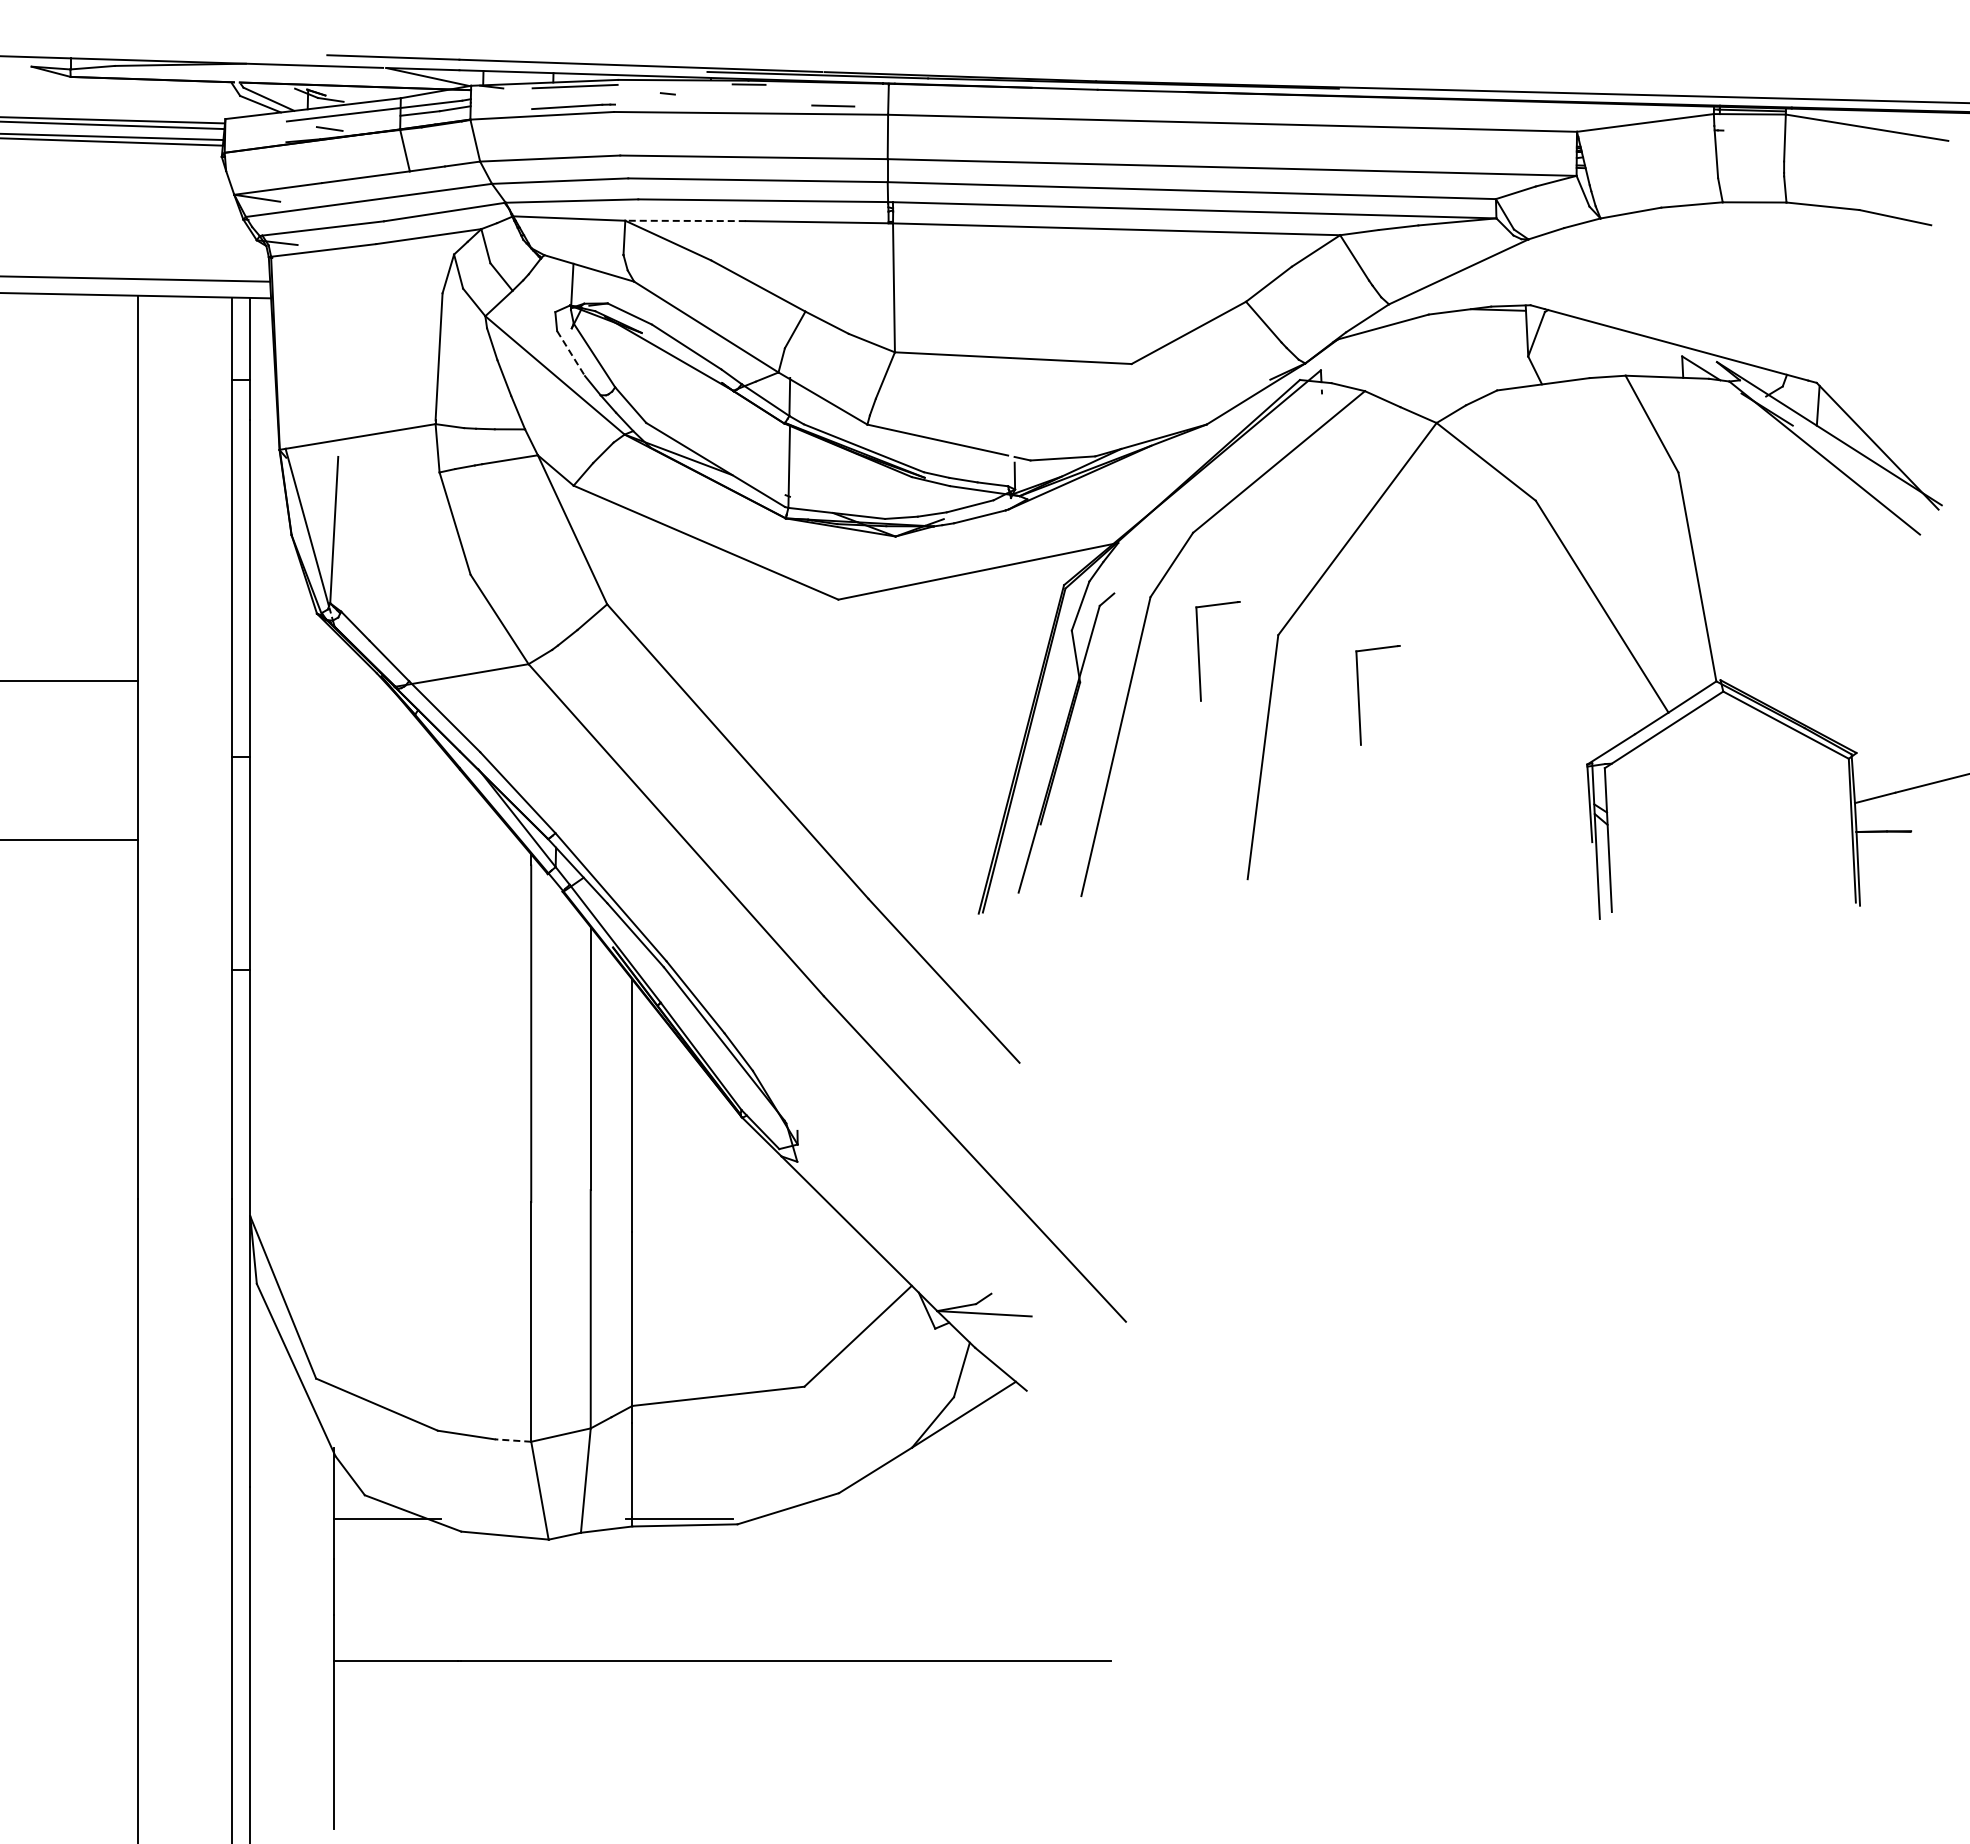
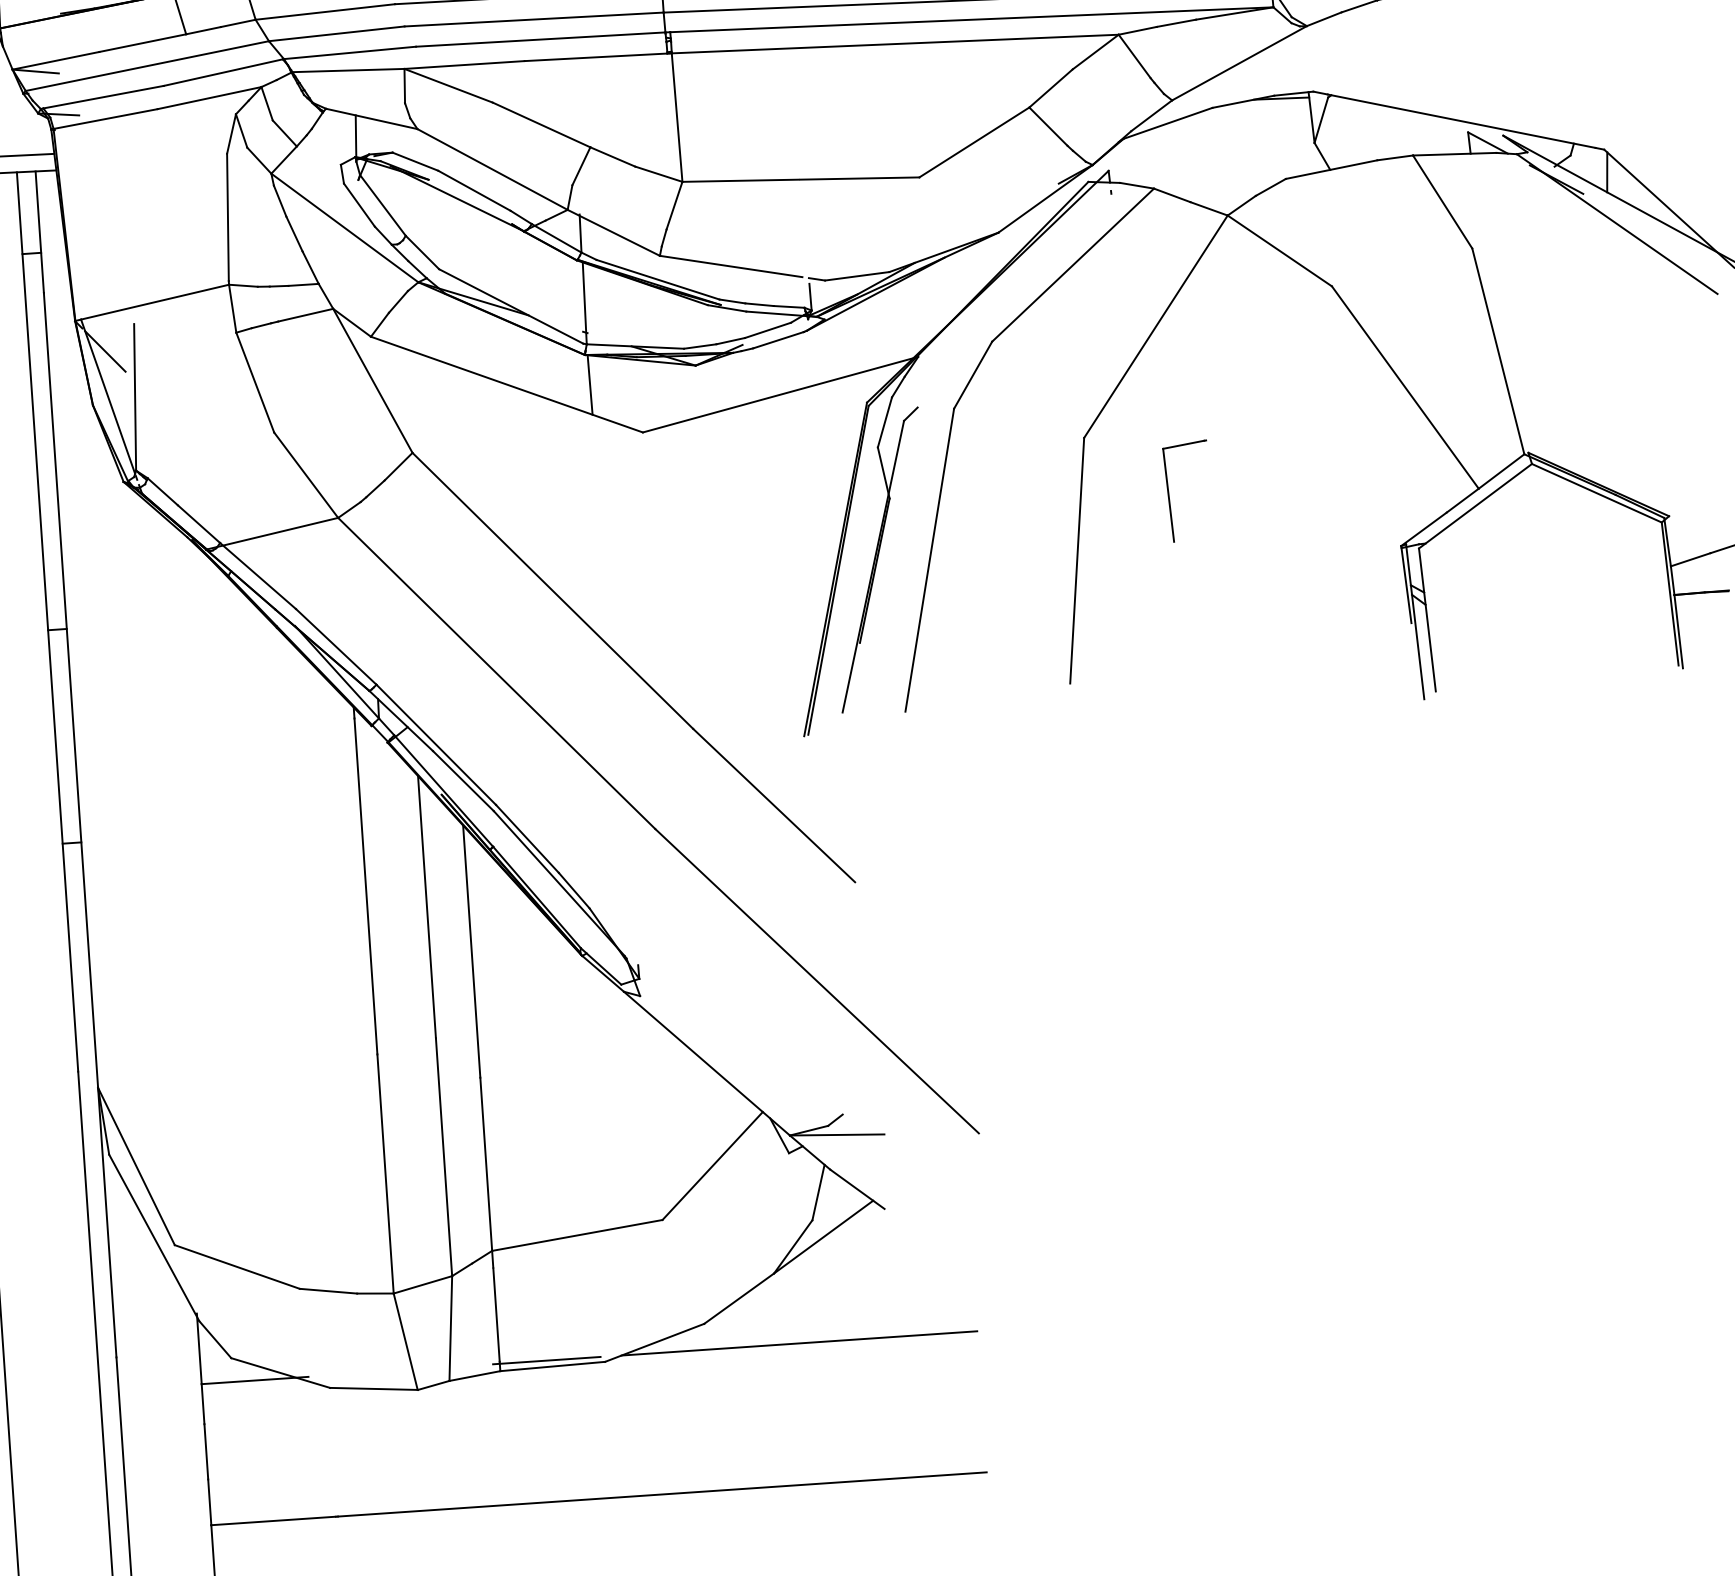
line: (685, 220) -> (464, 64), dashed -> solid
line: (571, 354) -> (359, 206), dashed -> solid
line: (307, 481) -> (105, 350), added
line: (788, 548) -> (589, 384), added
part: (1199, 651) -> (1006, 459), removed
line: (512, 1440) -> (374, 1293), dashed -> solid
line: (932, 1519) -> (799, 1343), added

